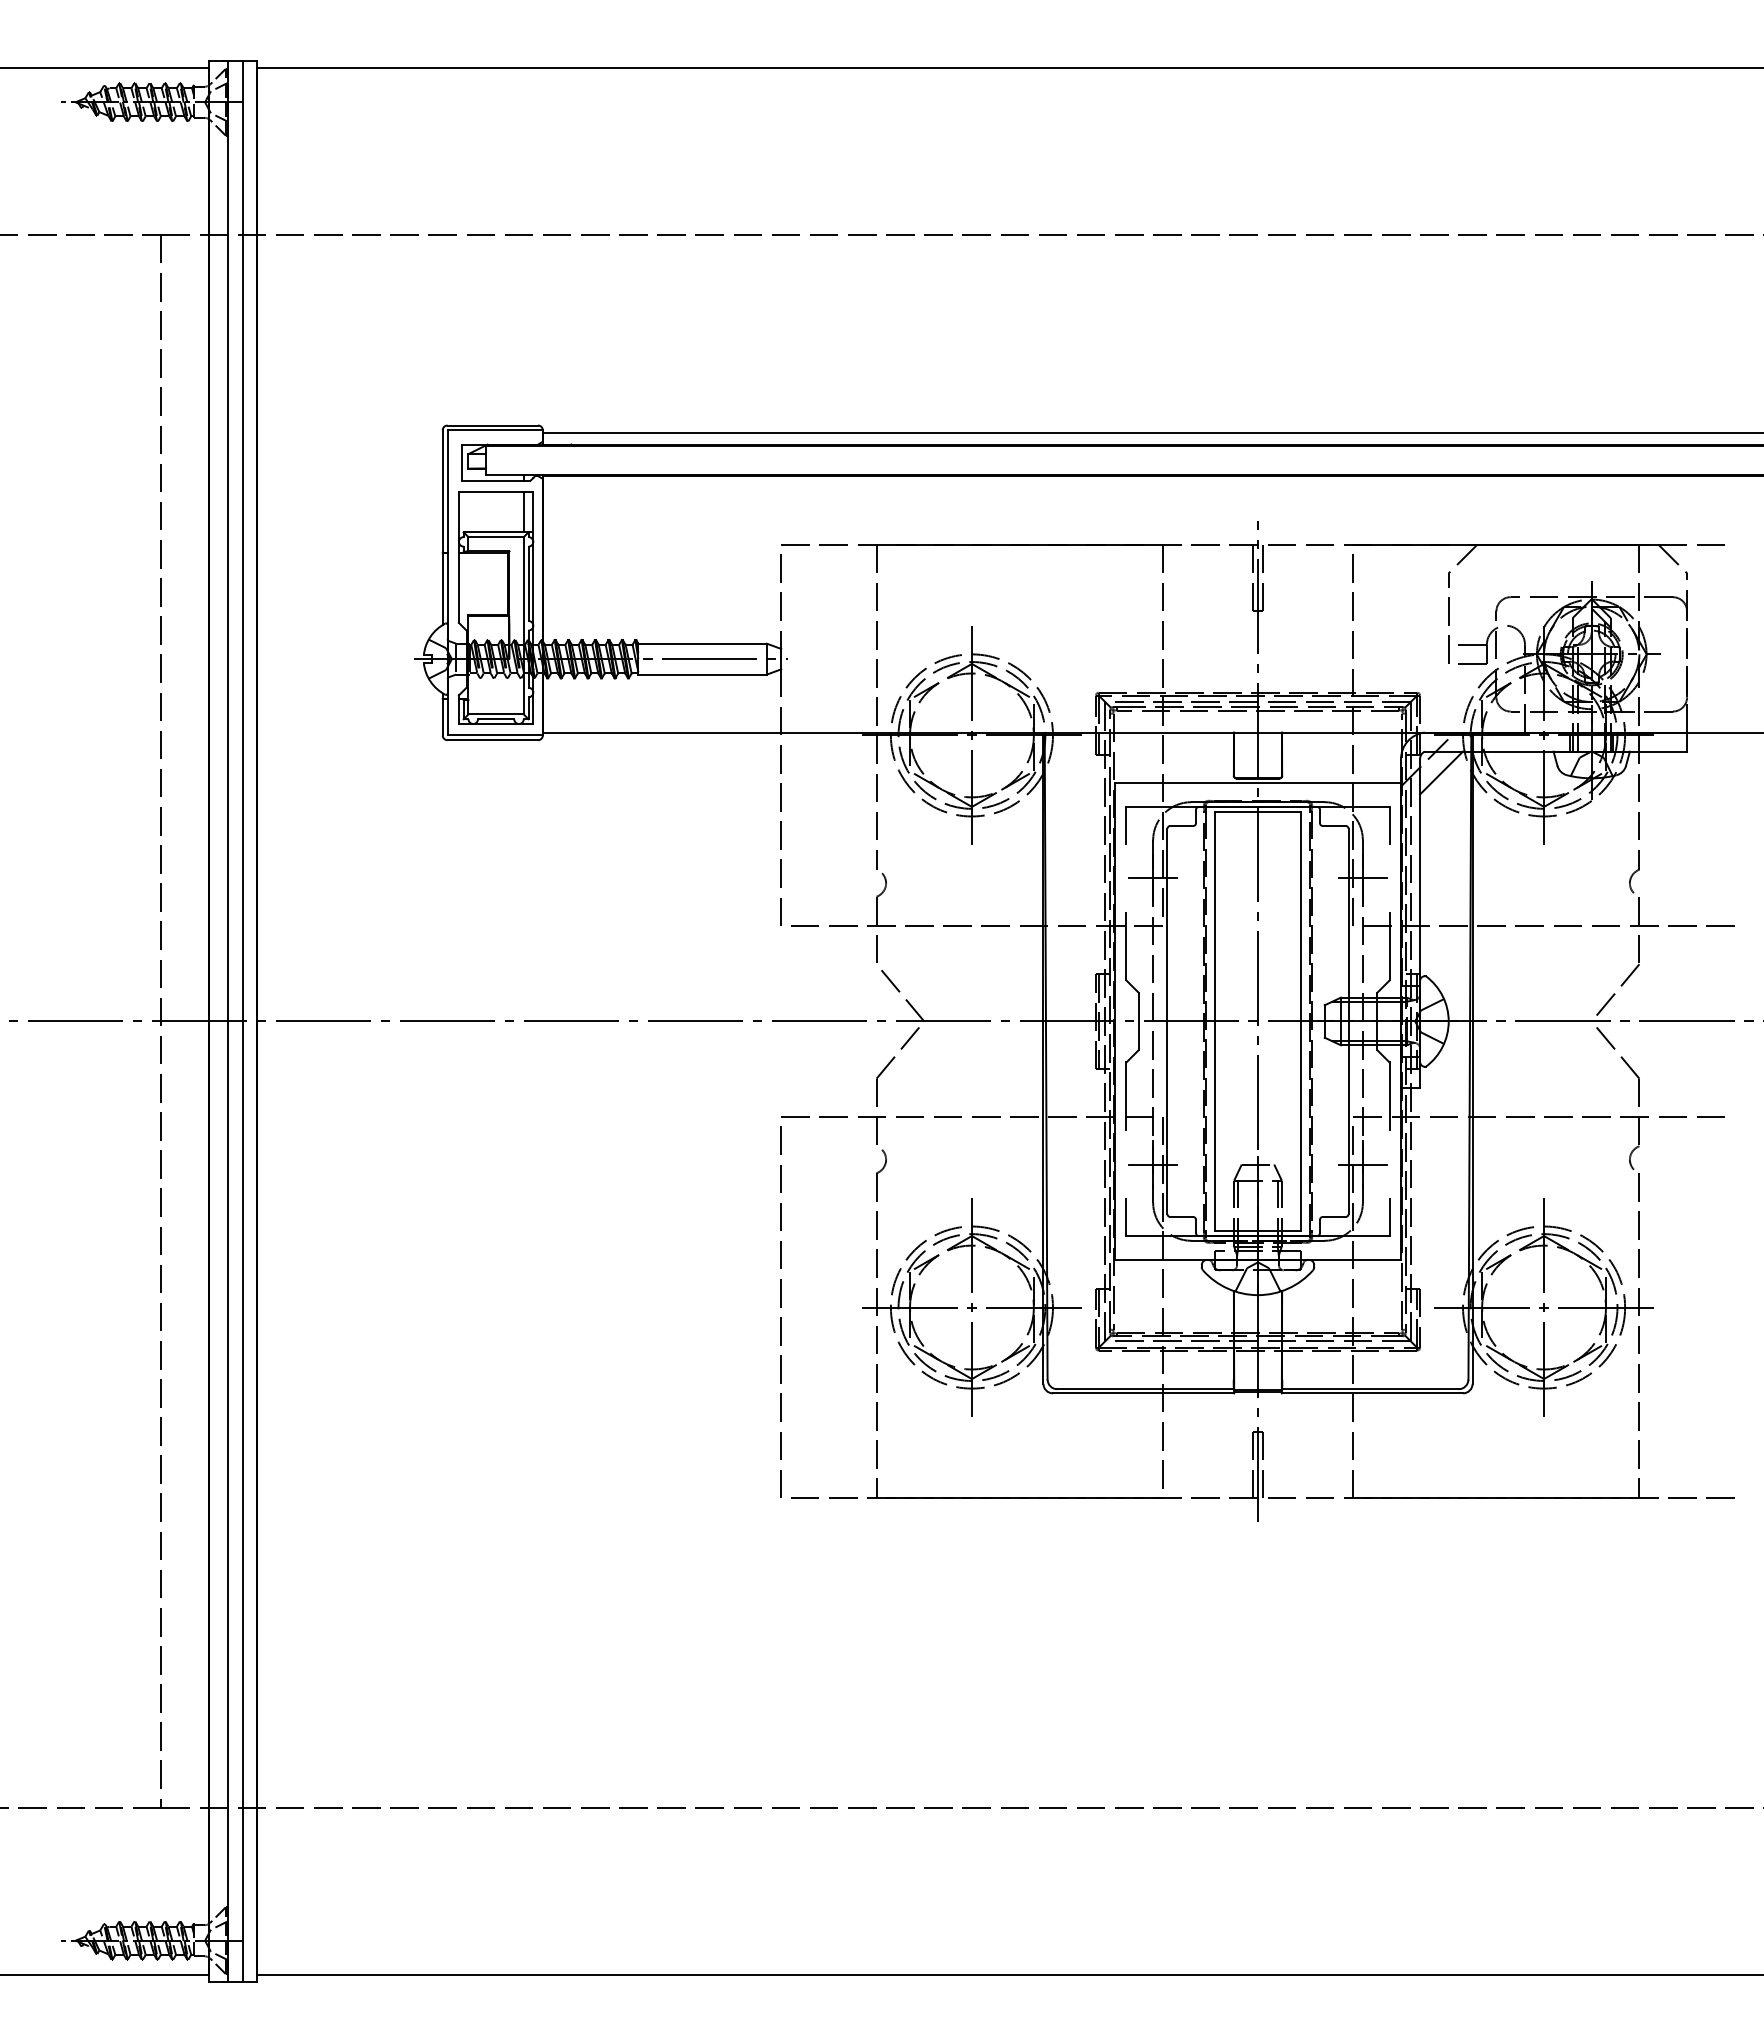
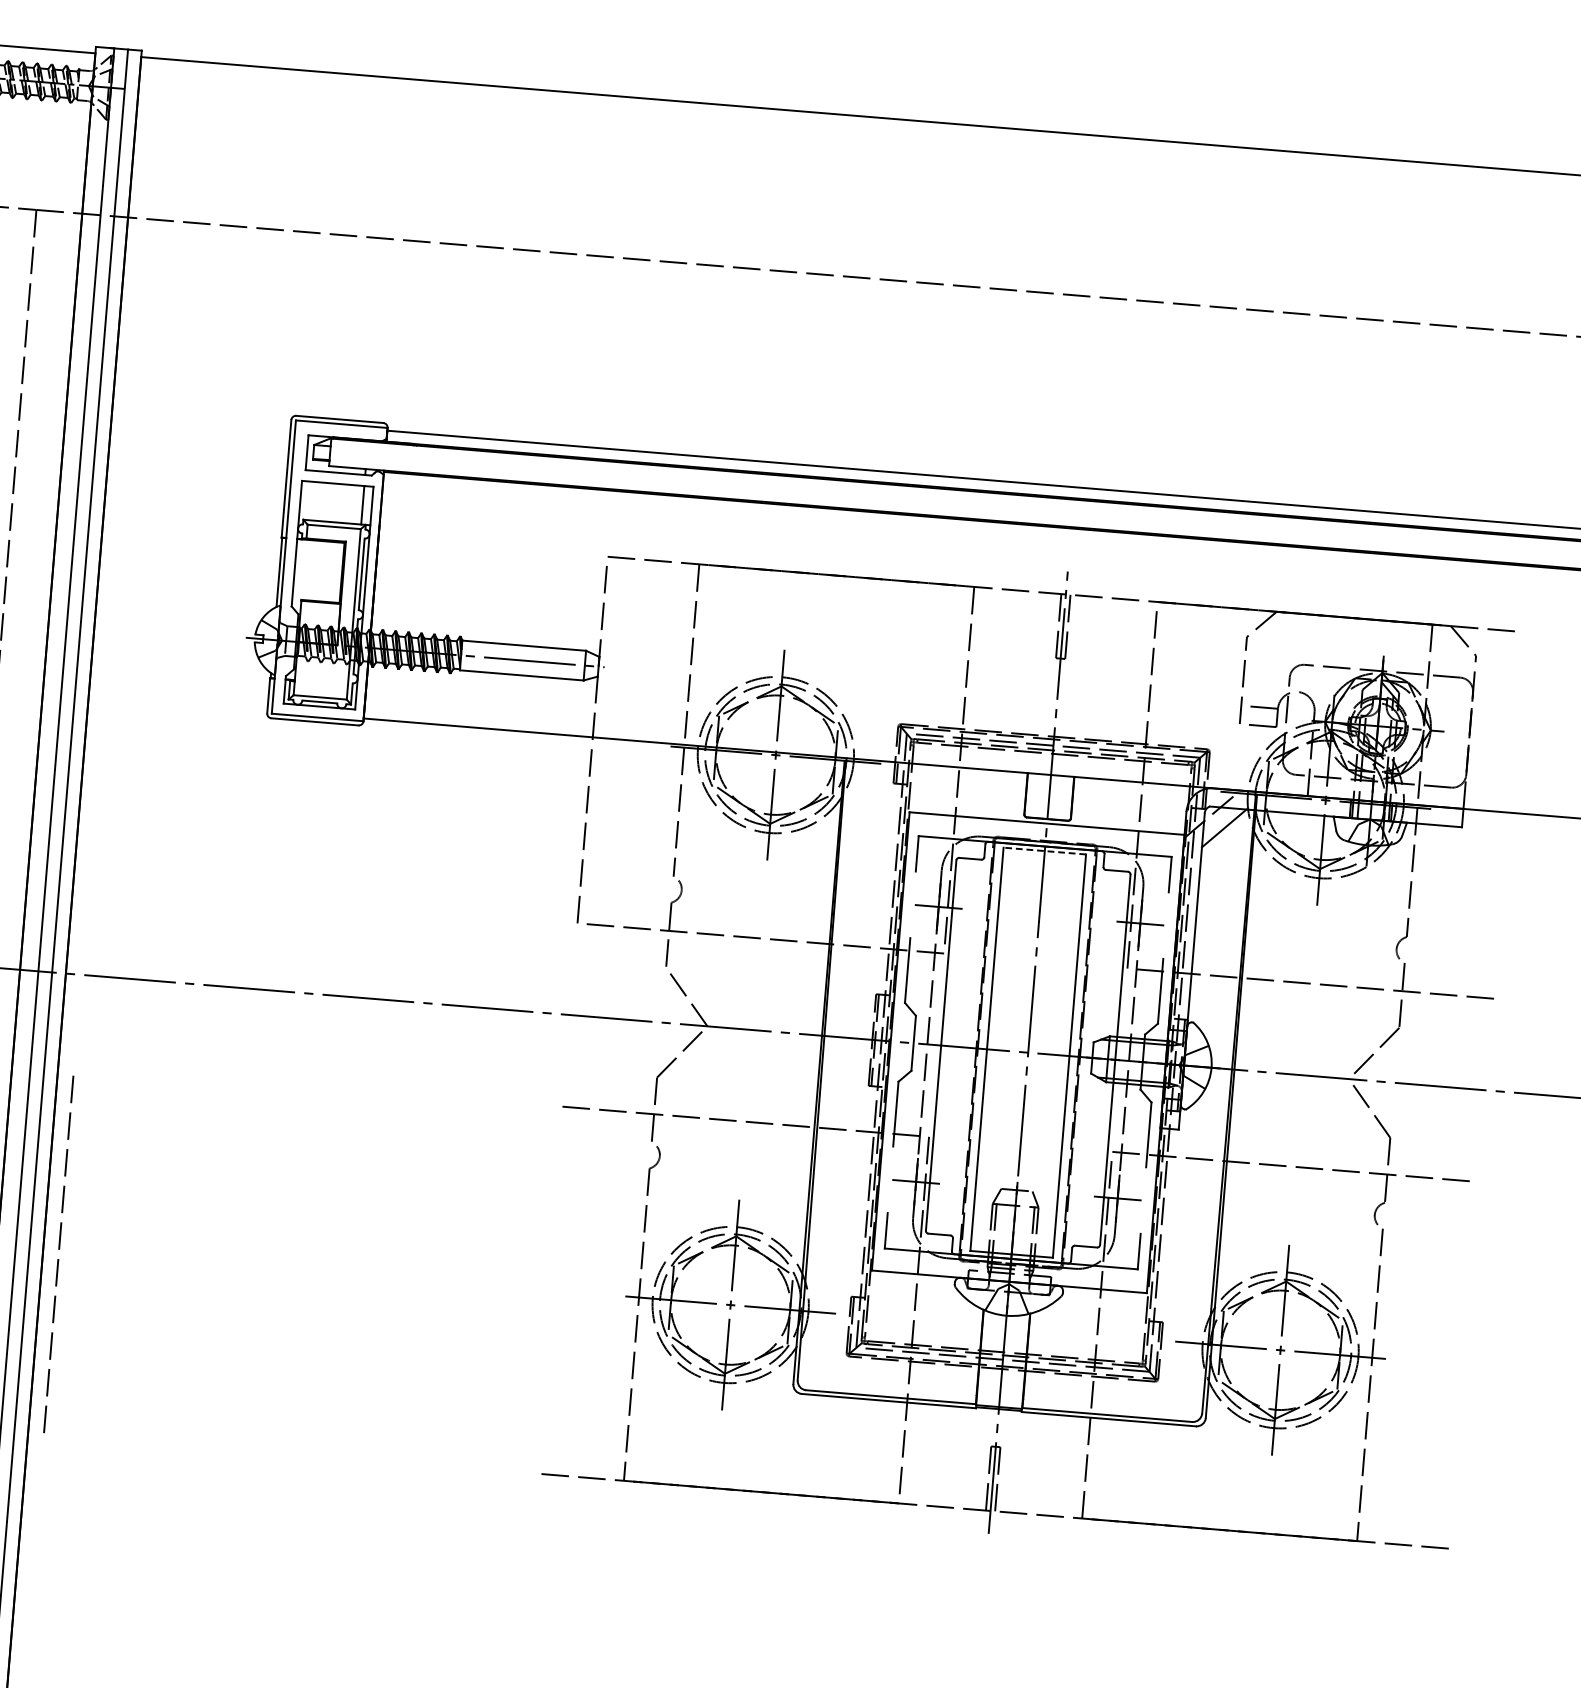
line: (1258, 811) -> (1045, 850), solid -> dashed
line: (780, 1307) -> (58, 1249), moved

